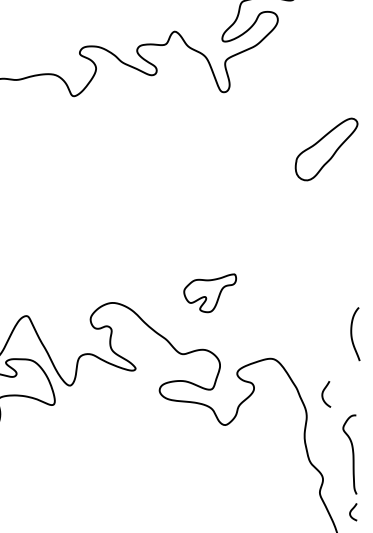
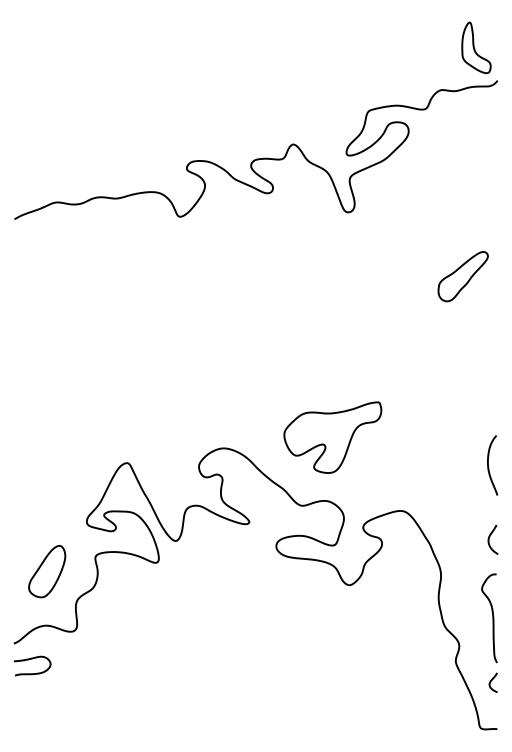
part: (325, 149) -> (462, 276), size x0.71
part: (209, 293) -> (332, 437), size x1.67
curve: (352, 336) -> (489, 467), moved
curve: (323, 394) -> (489, 539), moved

